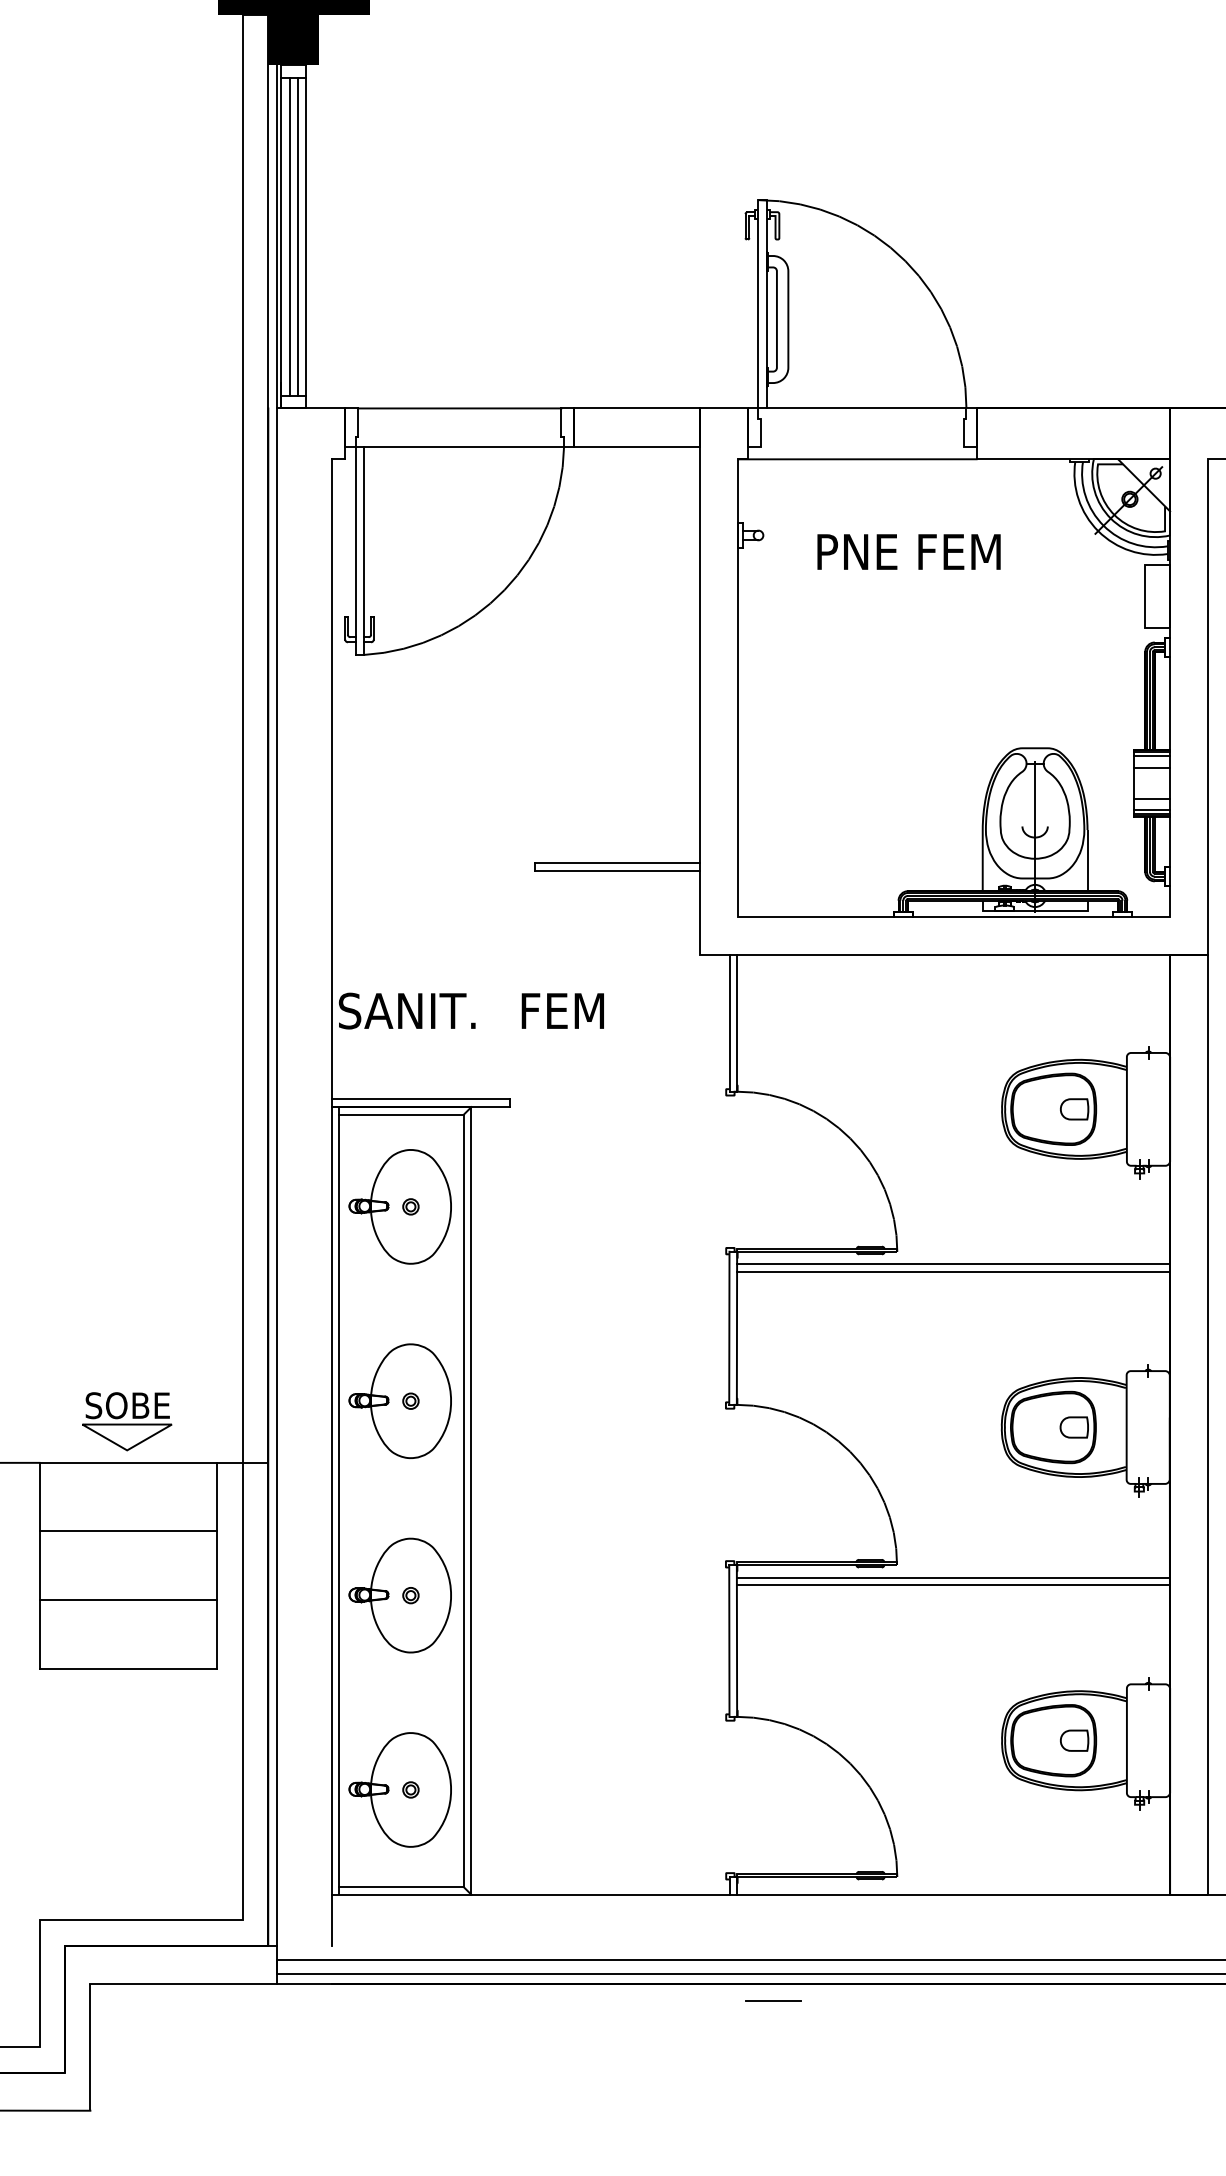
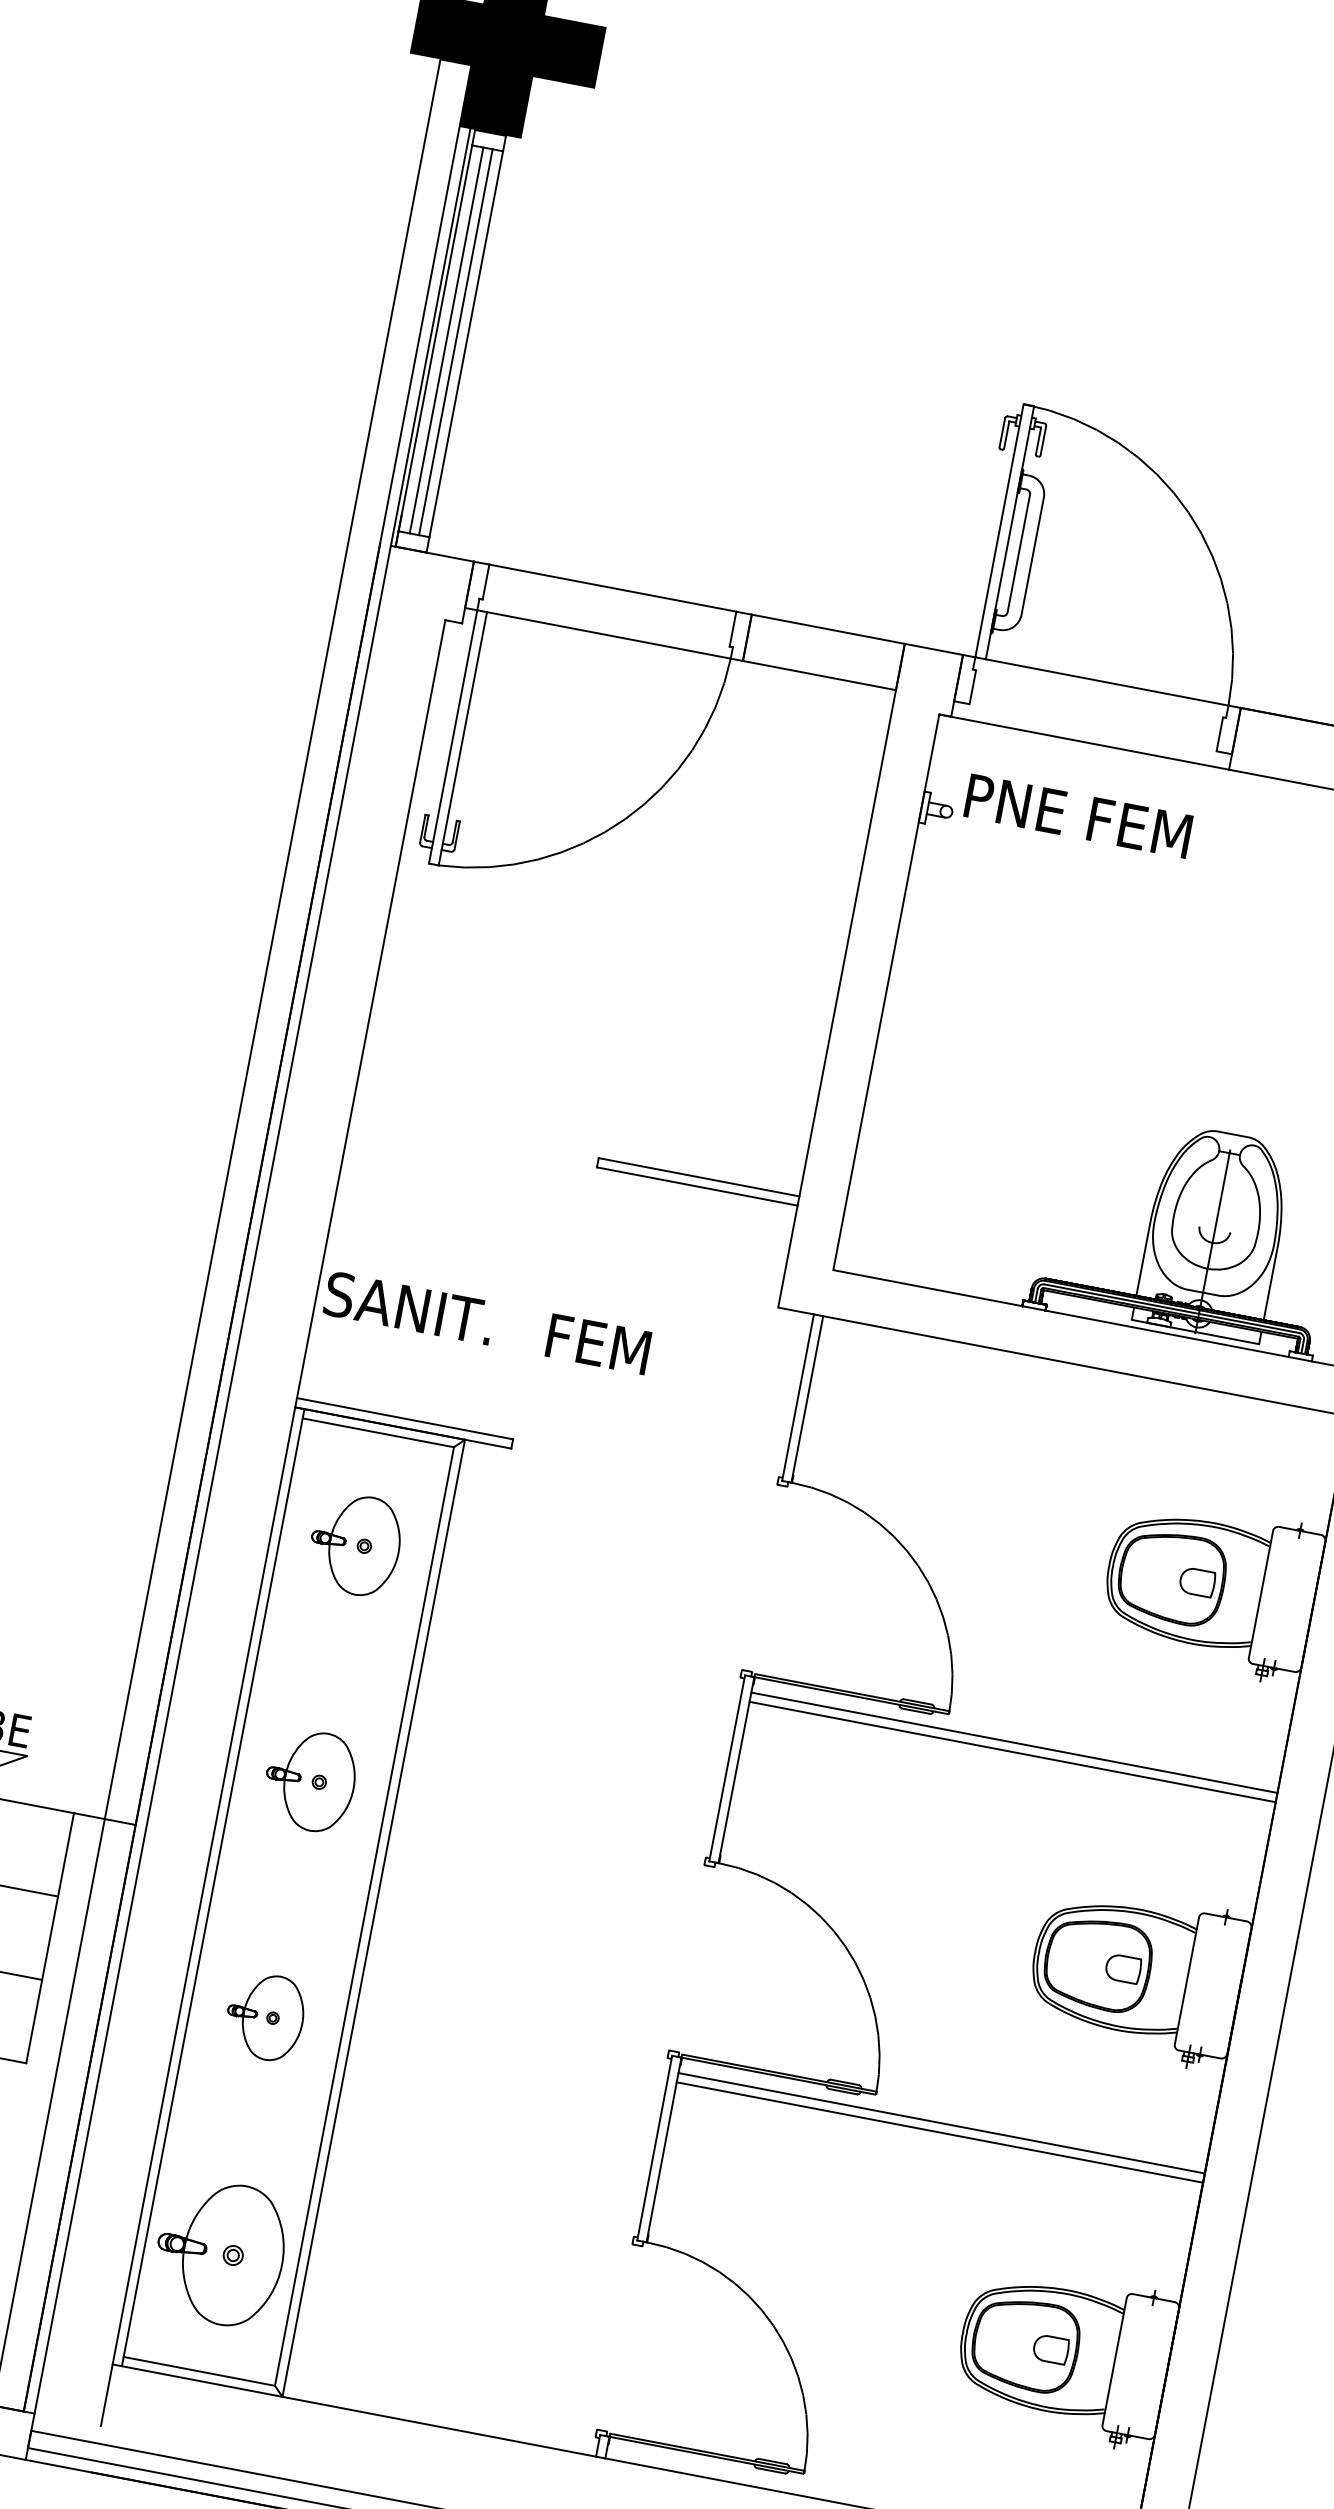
text: (908, 551) -> (1077, 815), moved
part: (399, 1206) -> (354, 1543), size x0.7
part: (399, 1400) -> (309, 1779), size x0.7
part: (399, 1595) -> (264, 2016), size x0.6

